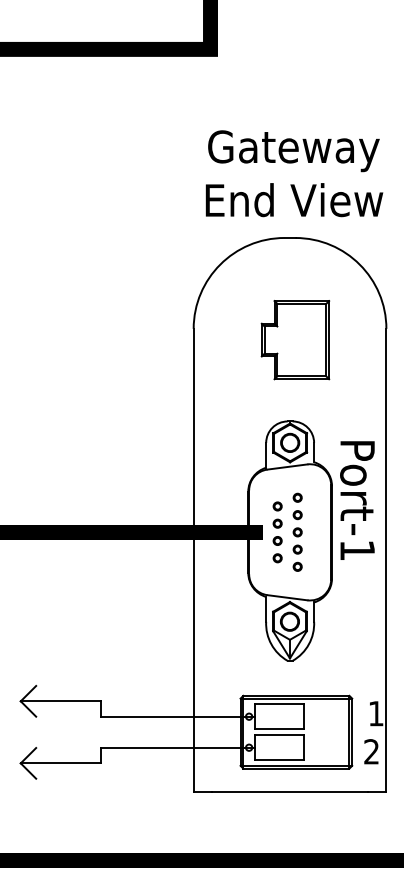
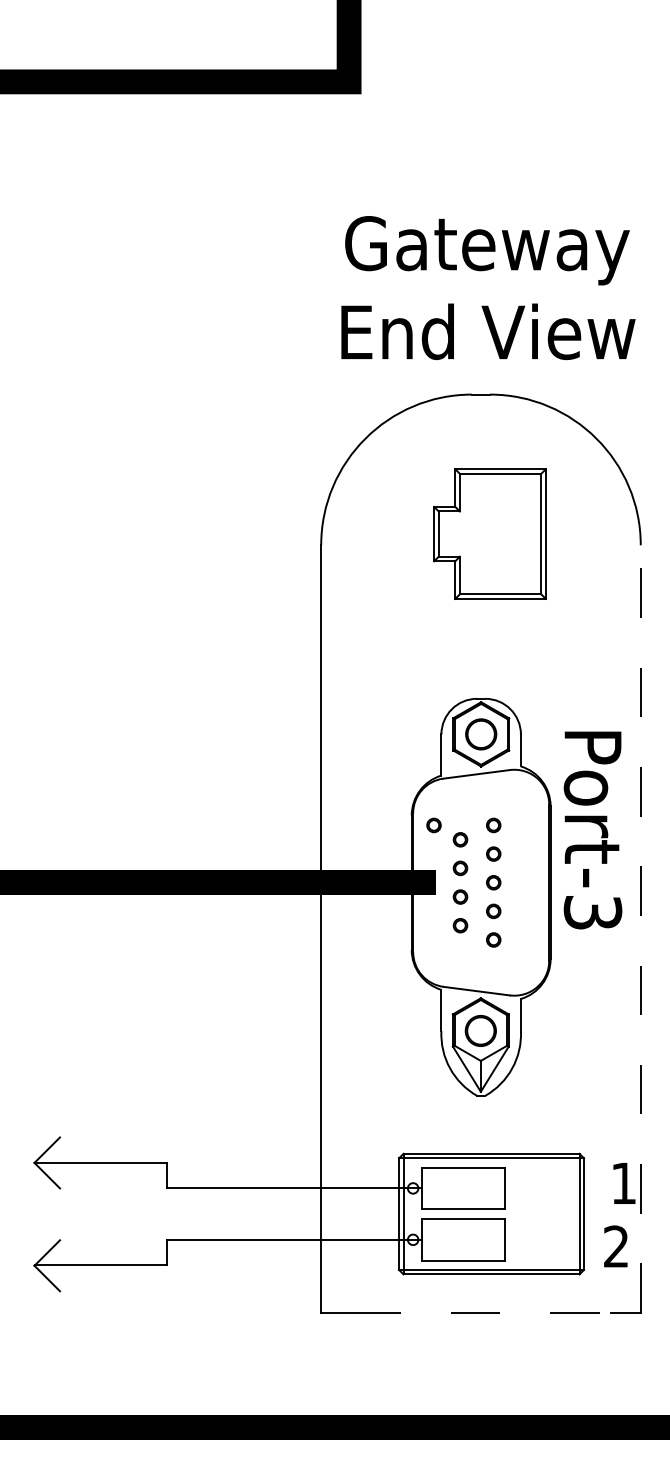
part: (295, 340) -> (490, 534), moved
part: (261, 497) -> (433, 824), added
text: (357, 550) -> (592, 912), Port-1 -> Port-3
line: (386, 559) -> (640, 927), solid -> dashed
line: (290, 791) -> (481, 1312), solid -> dashed

